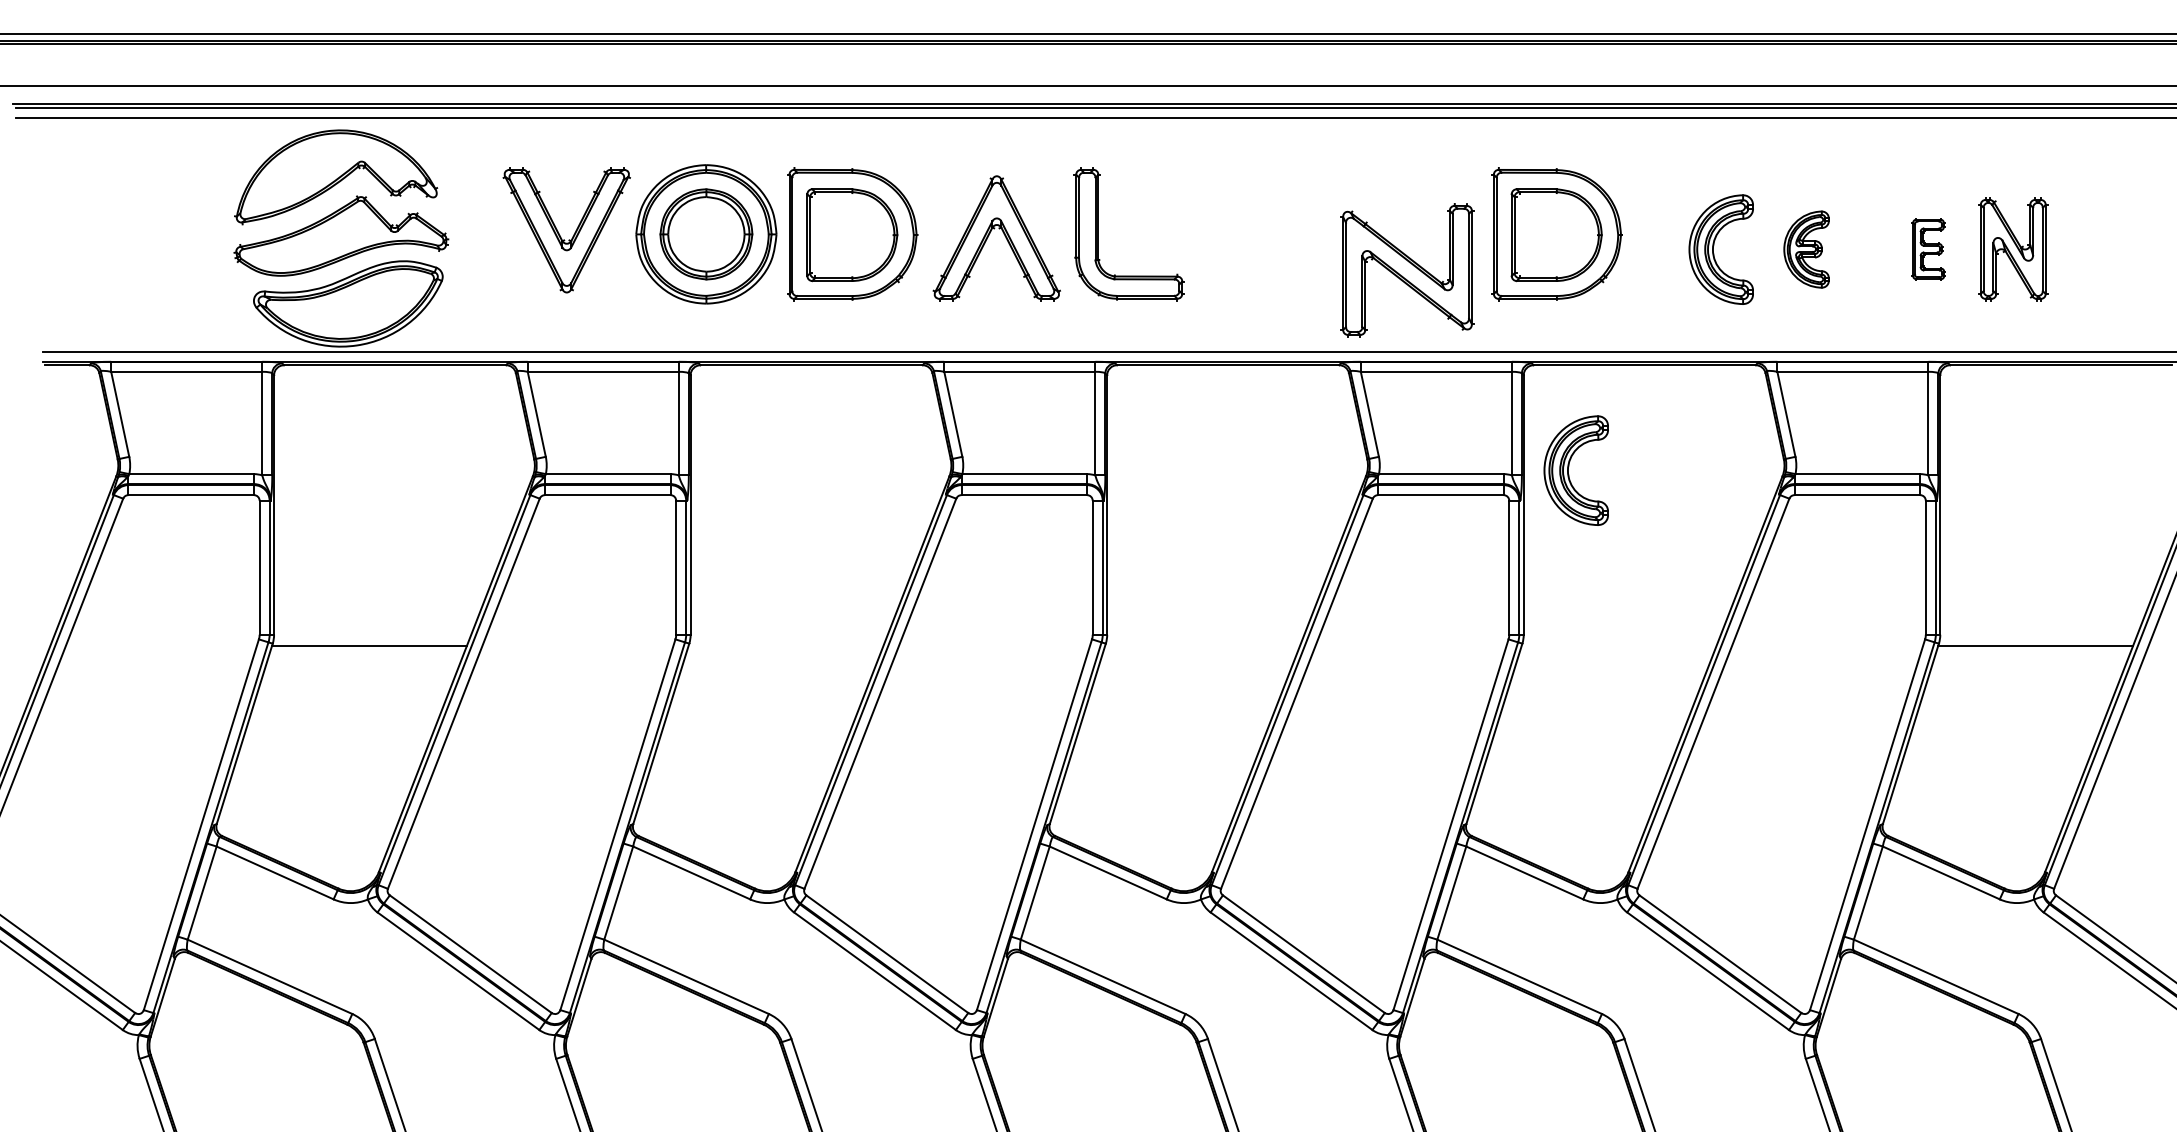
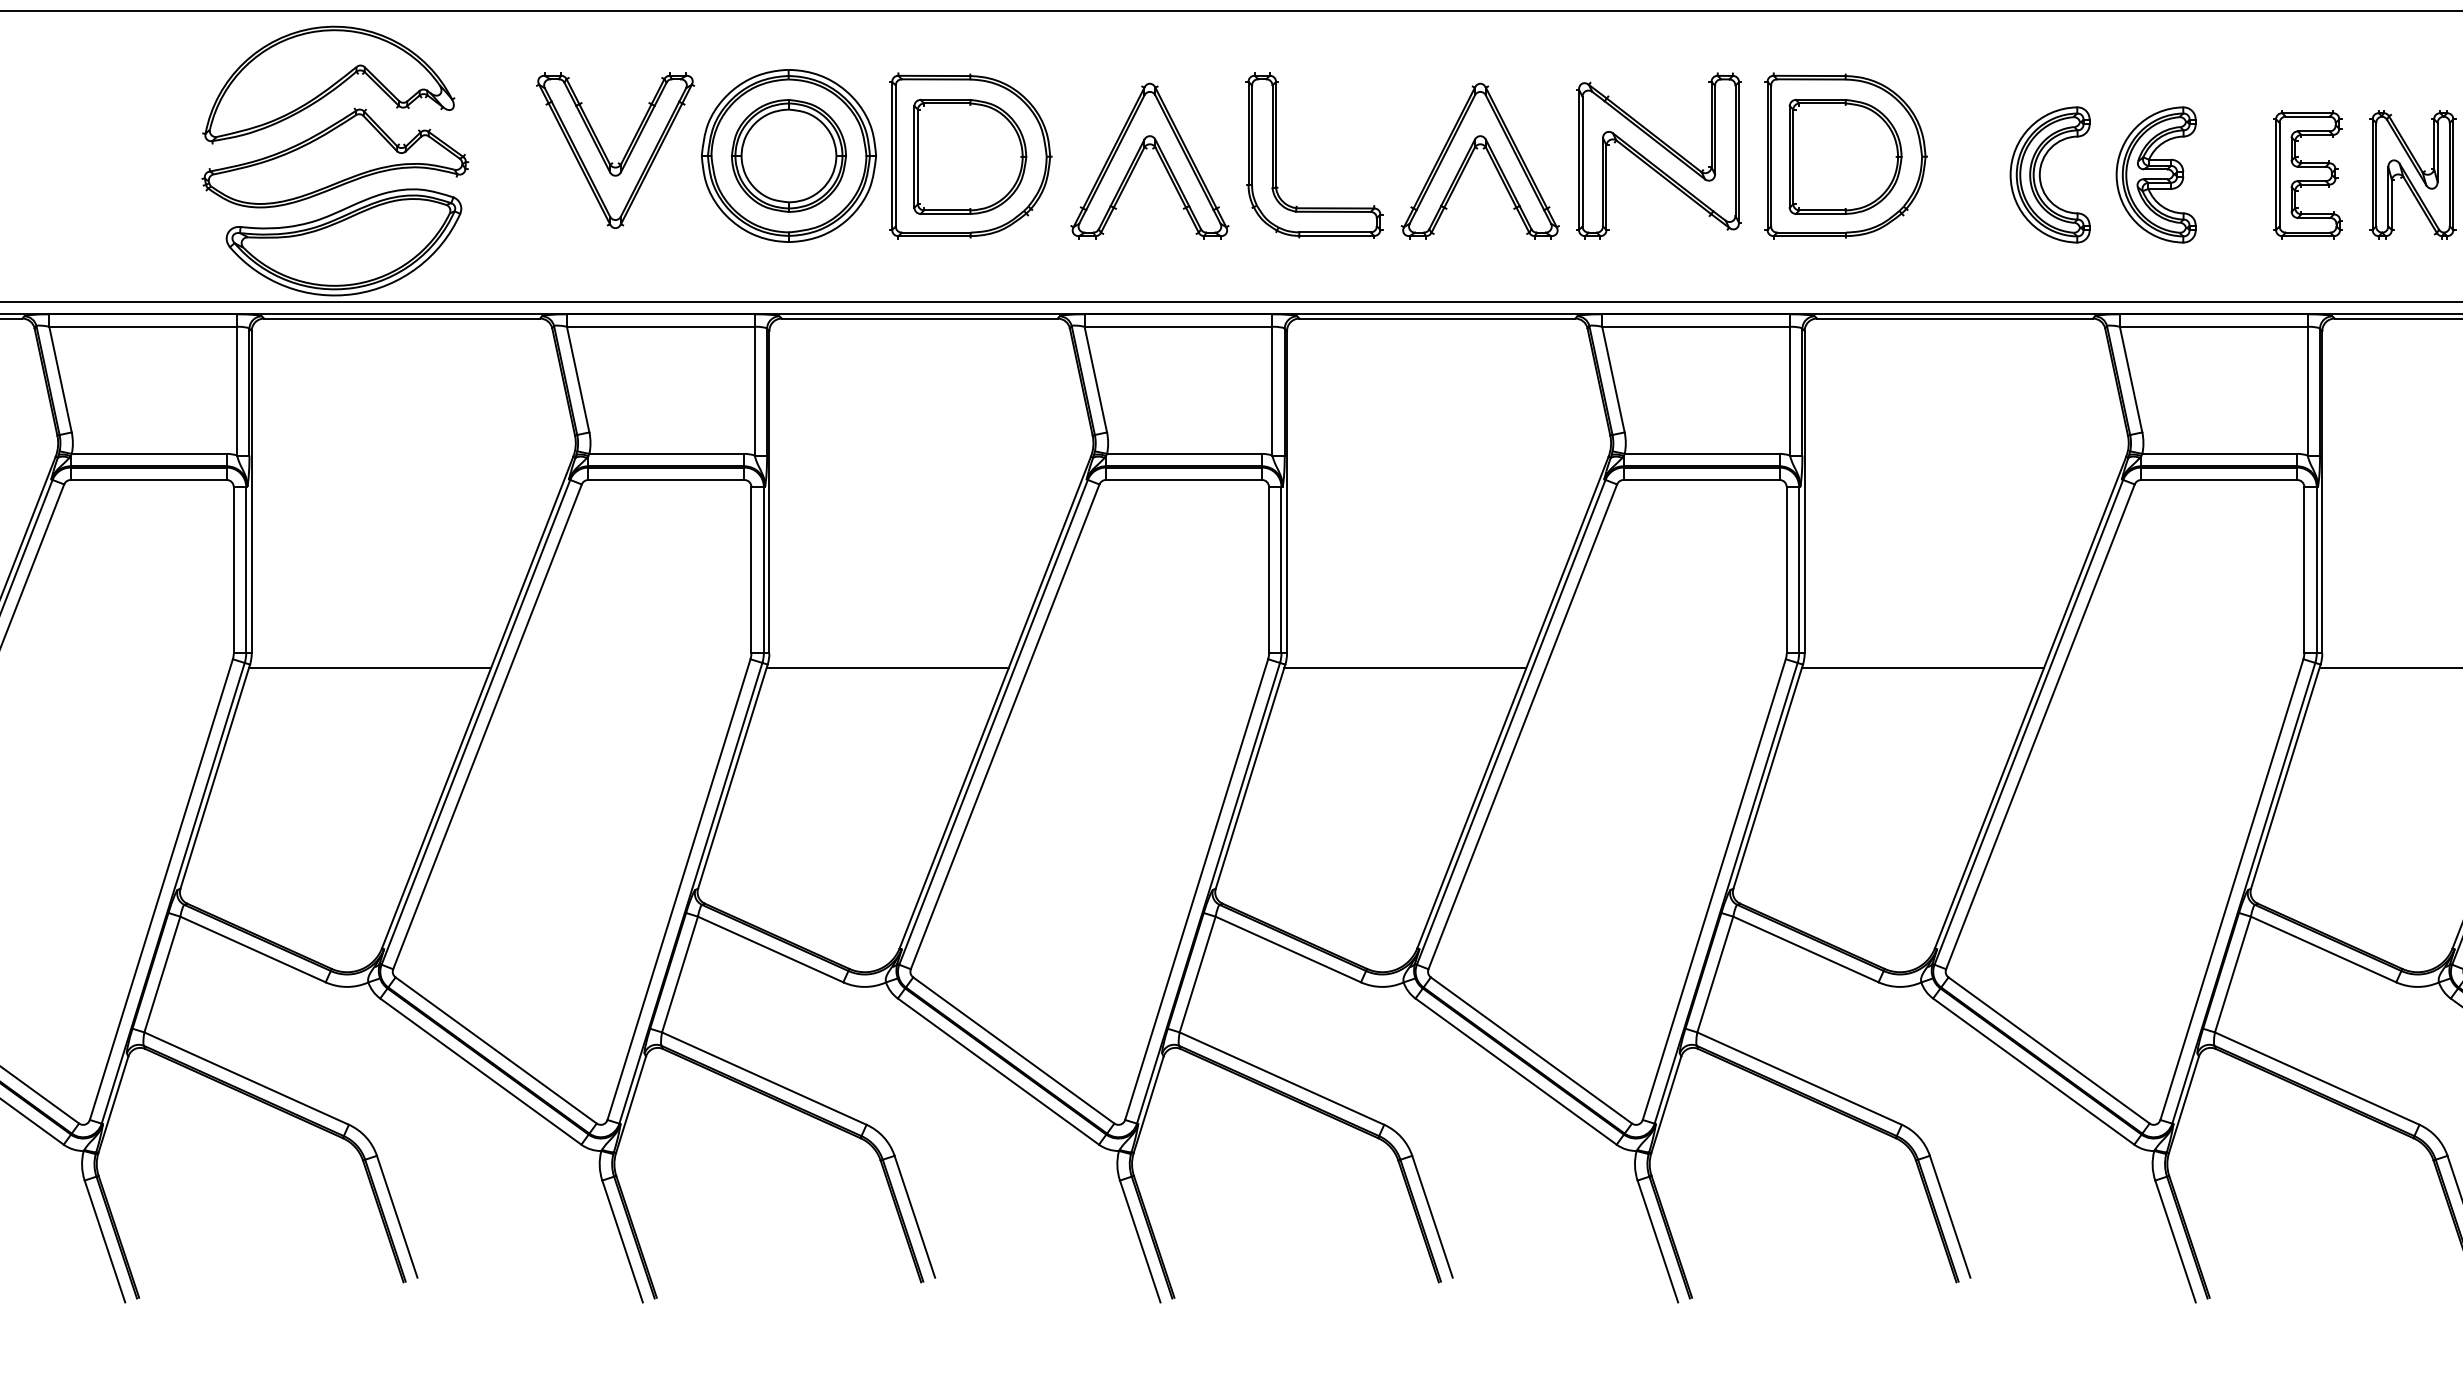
part: (1255, 235) -> (1471, 157), added
part: (1806, 249) -> (2156, 174), size x1.43
part: (1928, 249) -> (2307, 174), size x1.67
part: (1407, 270) -> (1658, 156), moved
part: (1568, 470) -> (1860, 449), removed
line: (785, 646) -> (887, 668), added
line: (1202, 646) -> (1405, 668), added
line: (1618, 646) -> (1922, 668), added

